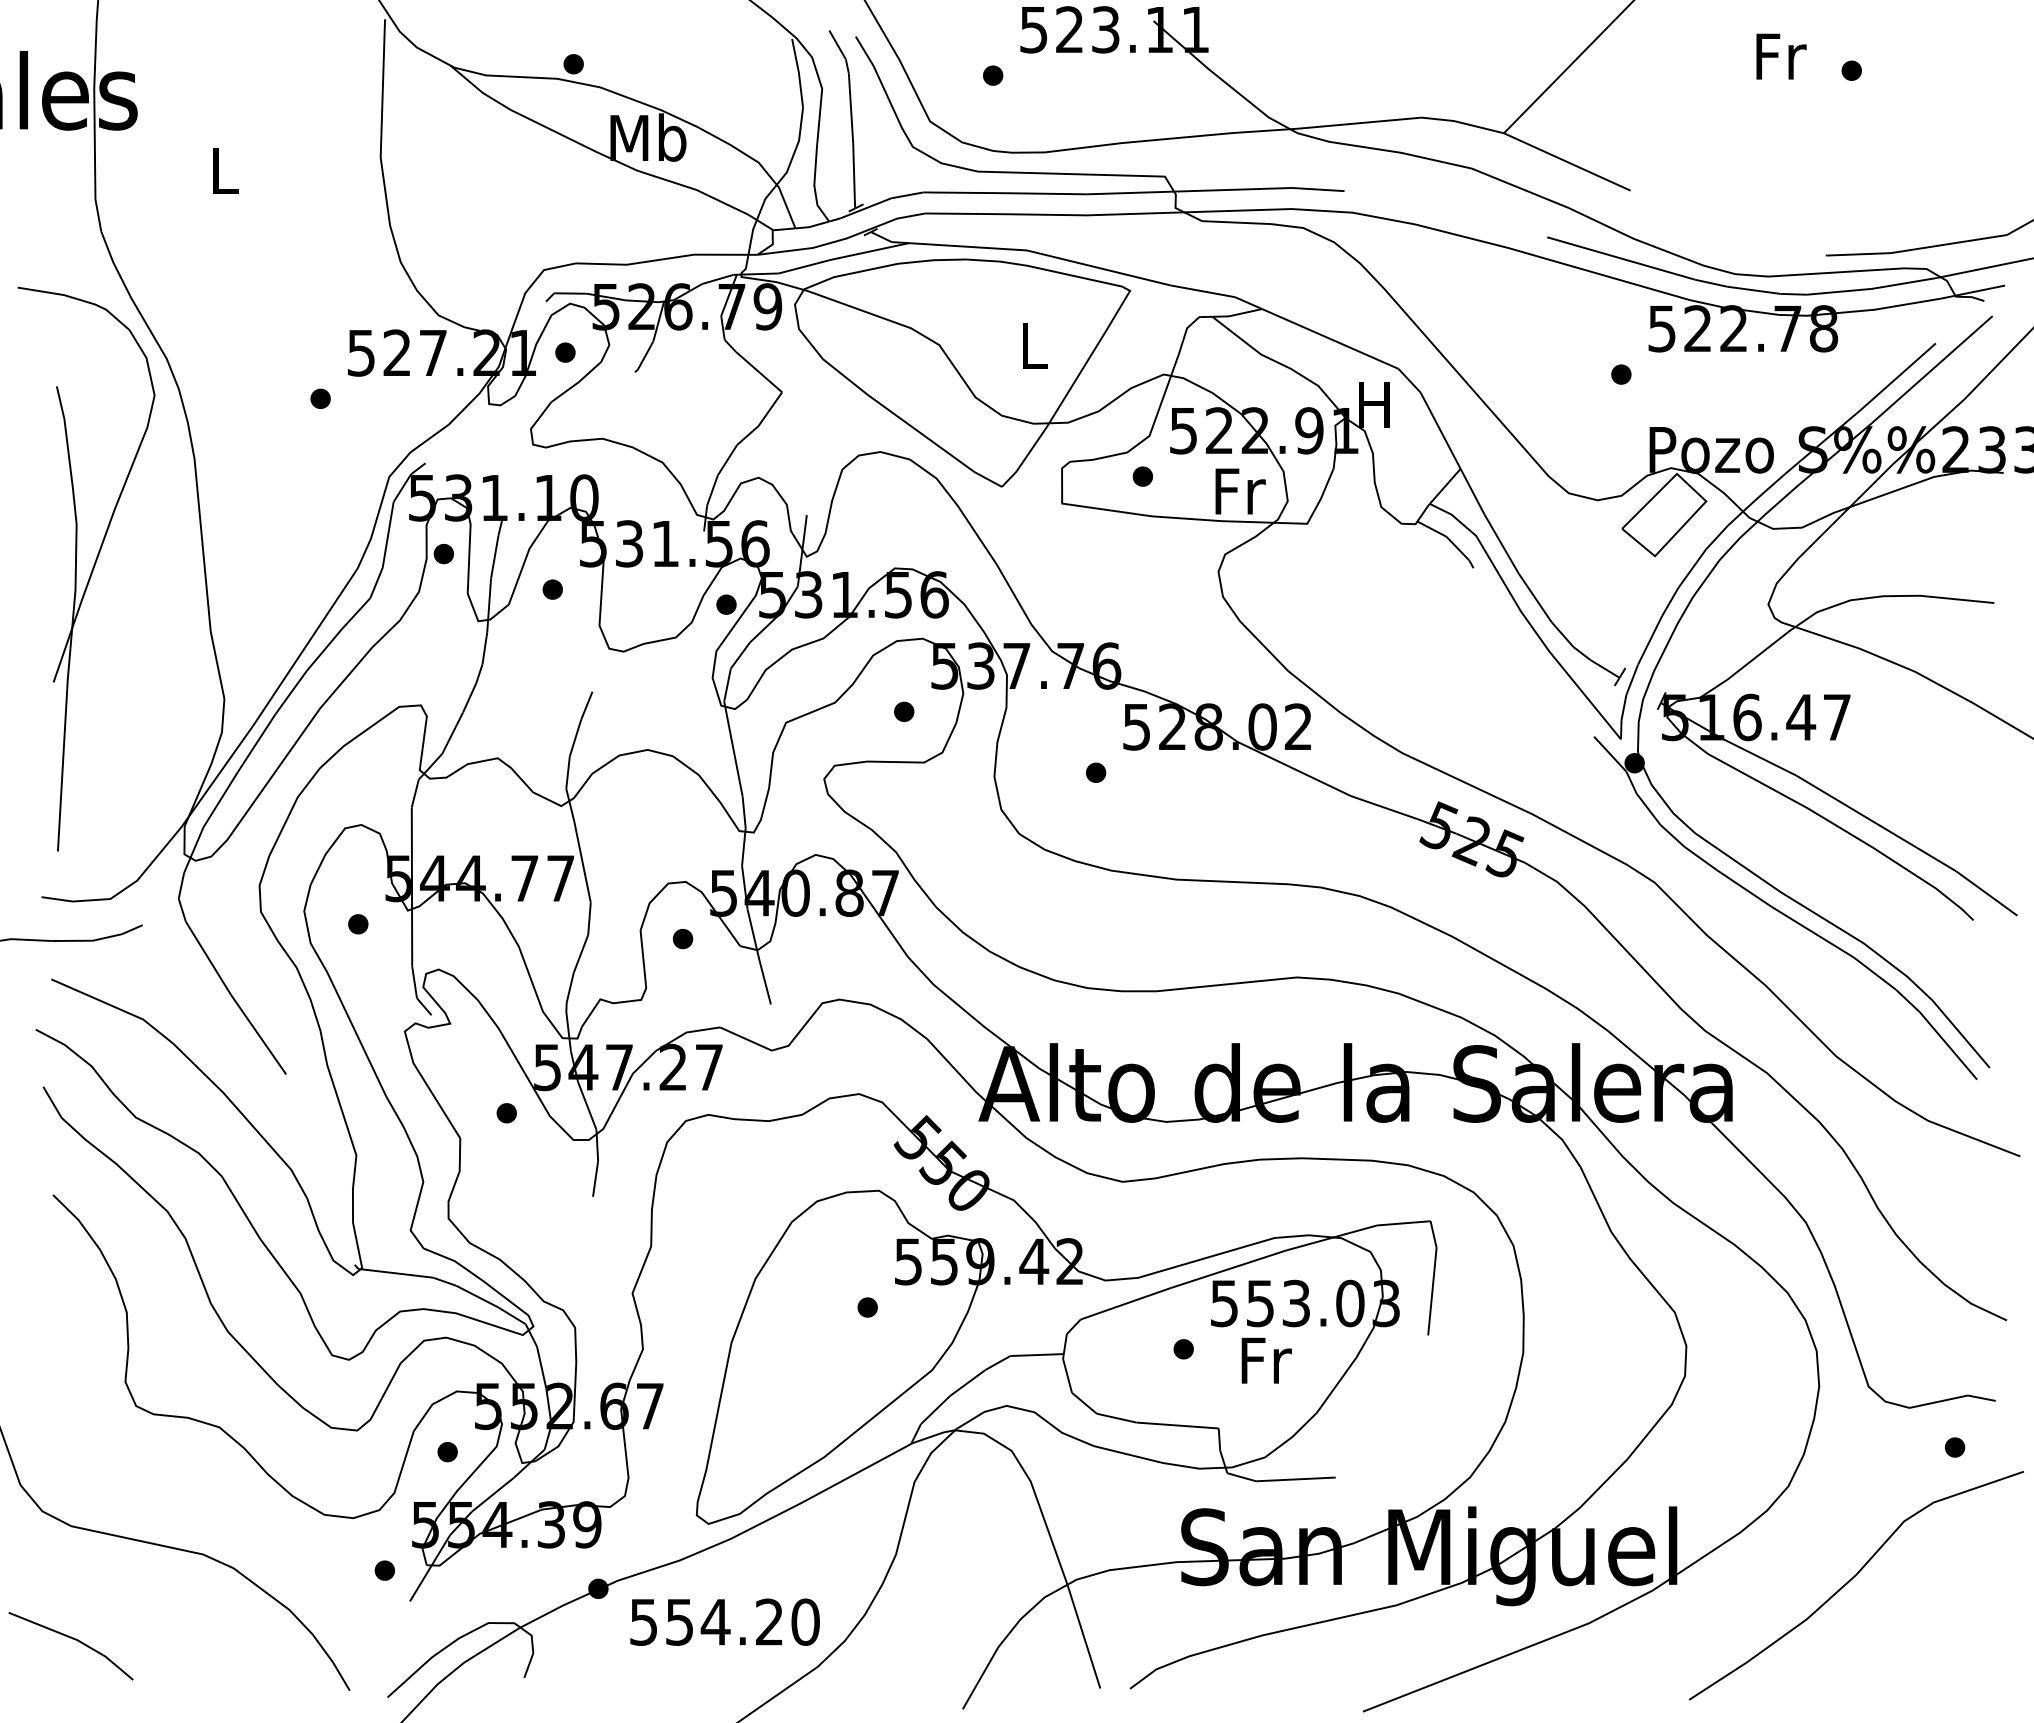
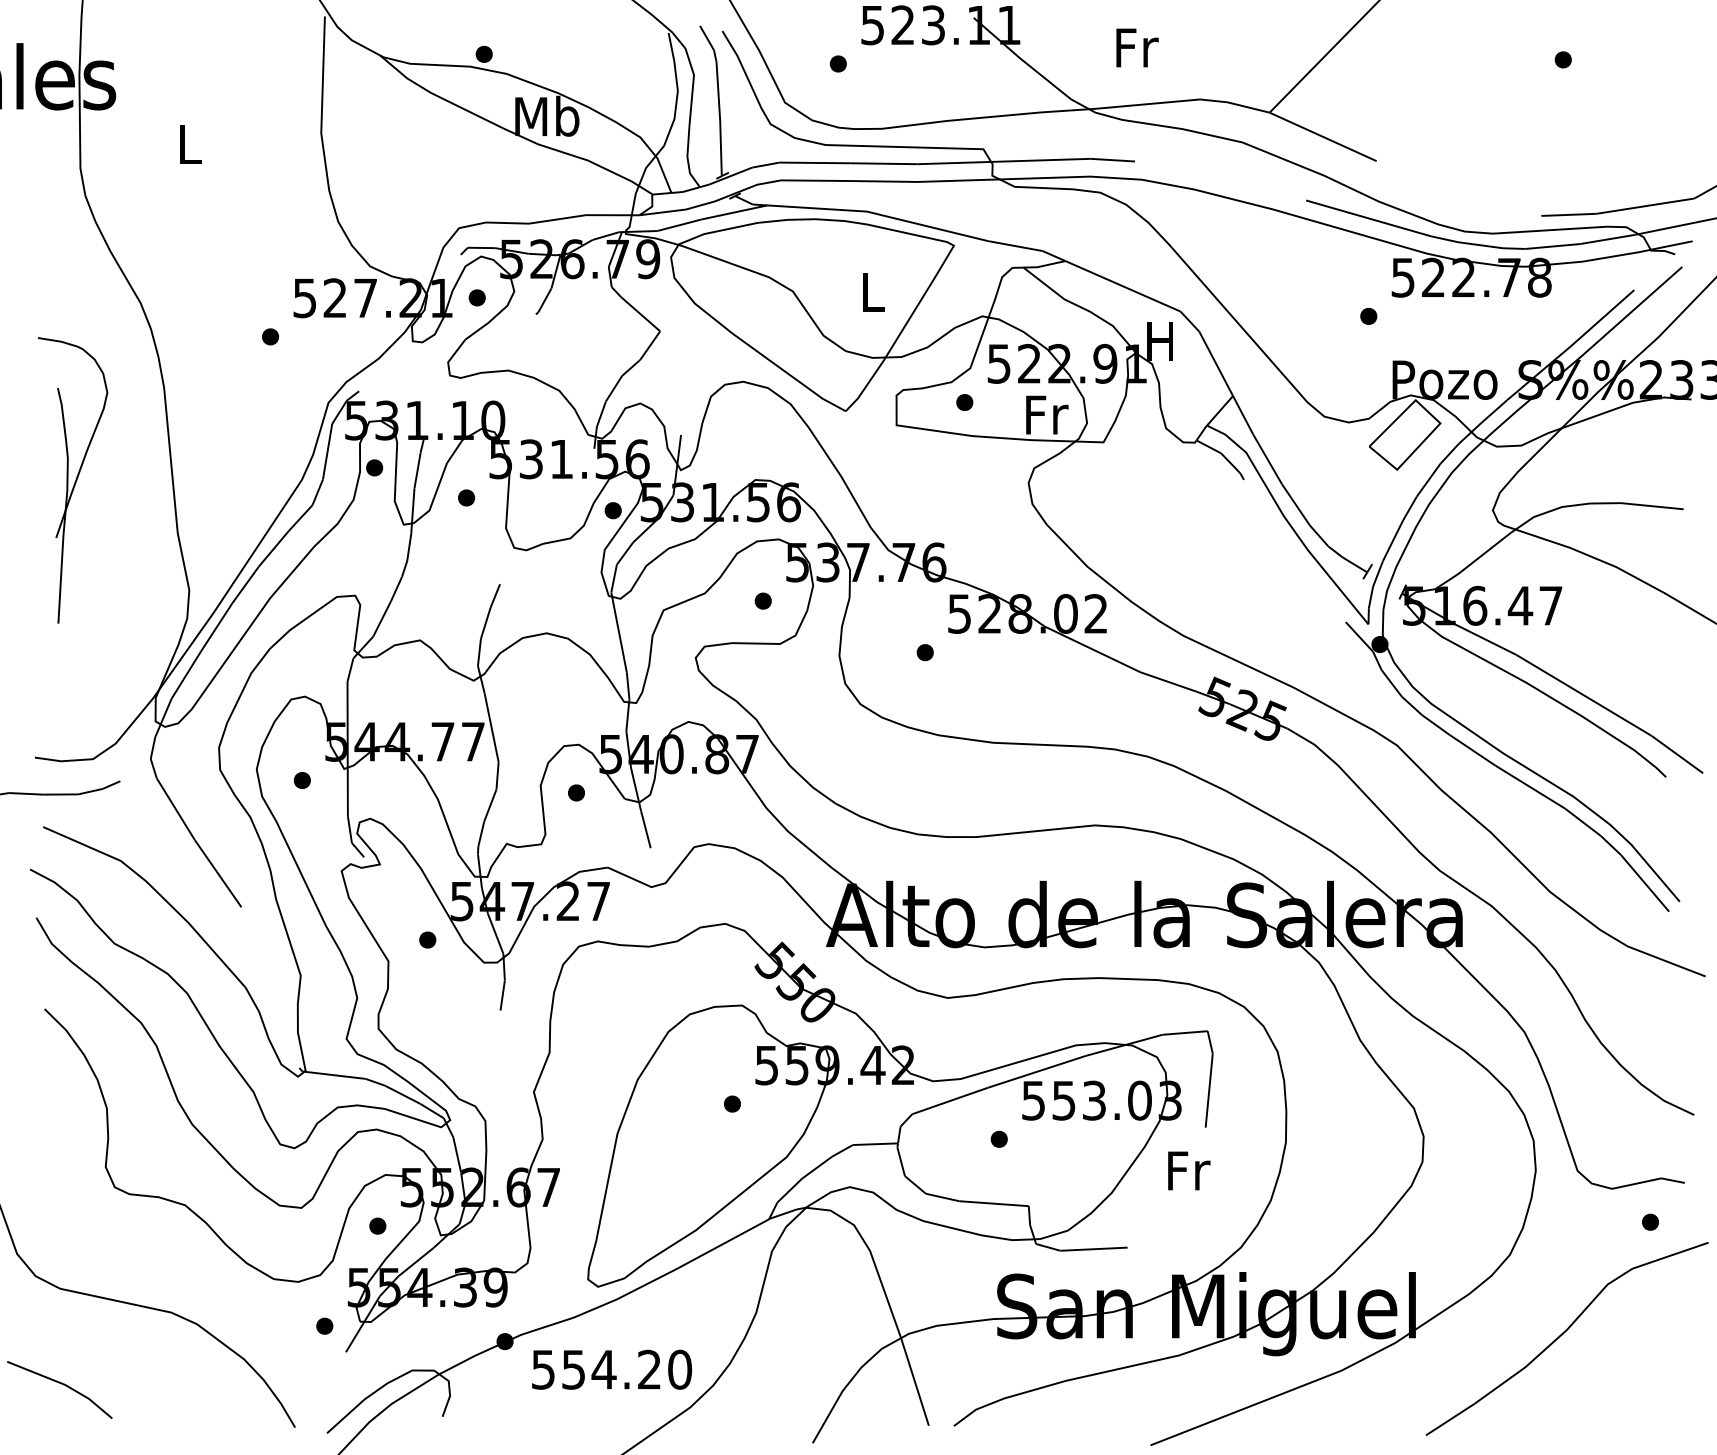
text: (1781, 56) -> (1137, 47), moved
part: (86, 568) -> (72, 480), size x0.6
text: (1266, 1360) -> (1189, 1170), moved

